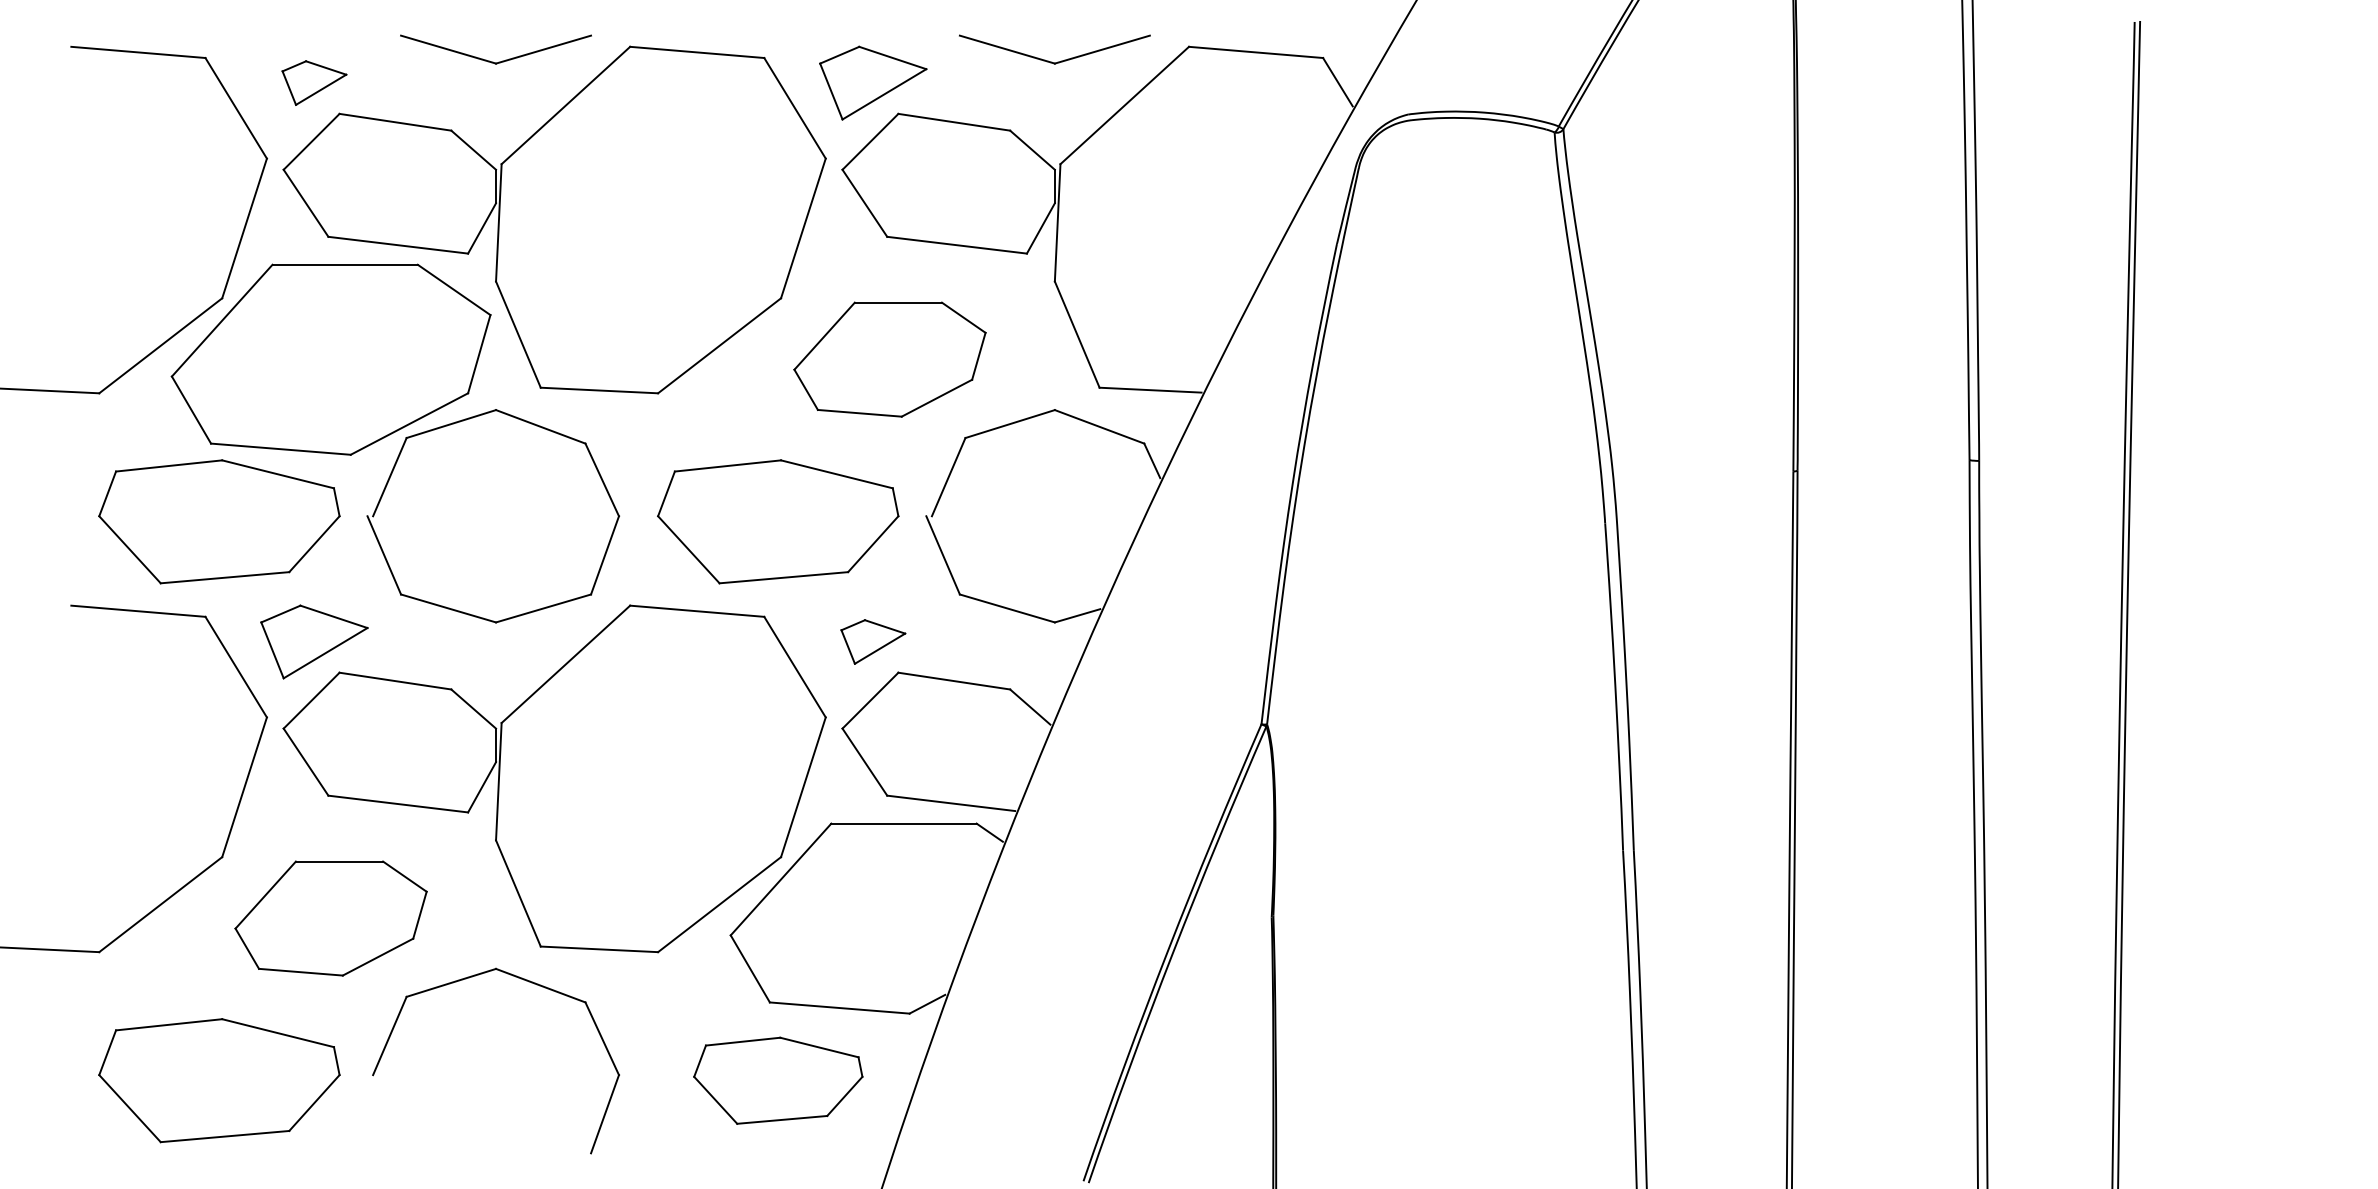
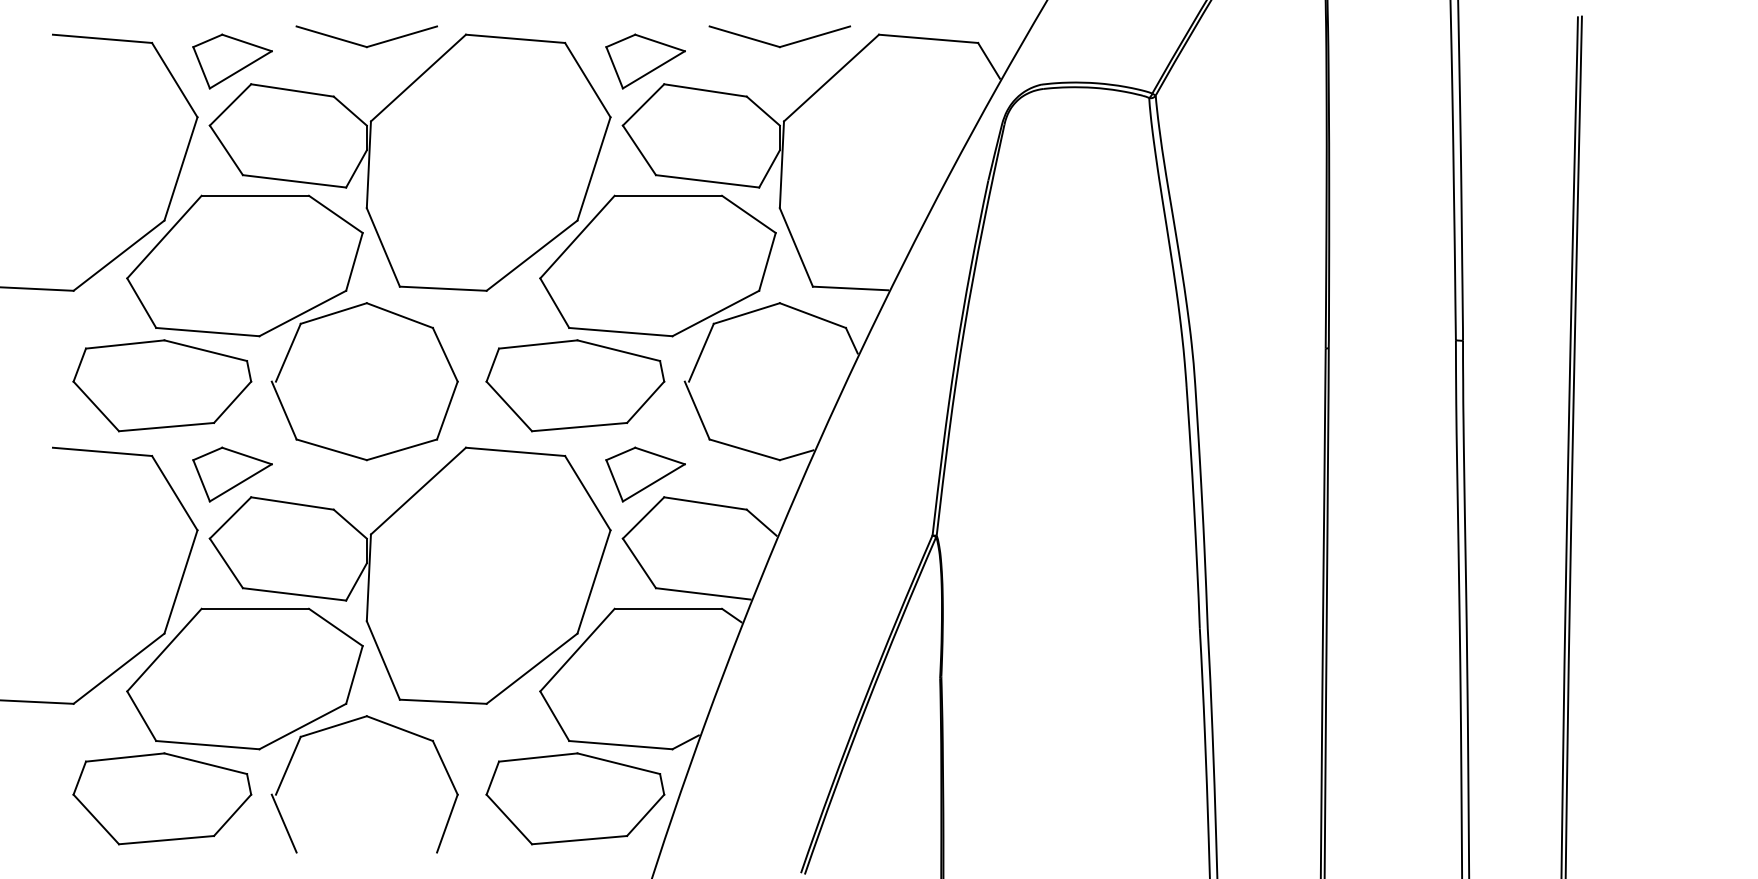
part: (314, 82) -> (232, 61), size x1.67
part: (889, 359) -> (657, 265), size x1.67
part: (873, 641) -> (645, 474), size x1.67
part: (330, 918) -> (244, 678), size x1.67
part: (778, 1080) -> (575, 798), size x1.43
line: (384, 1114) -> (284, 823), added

